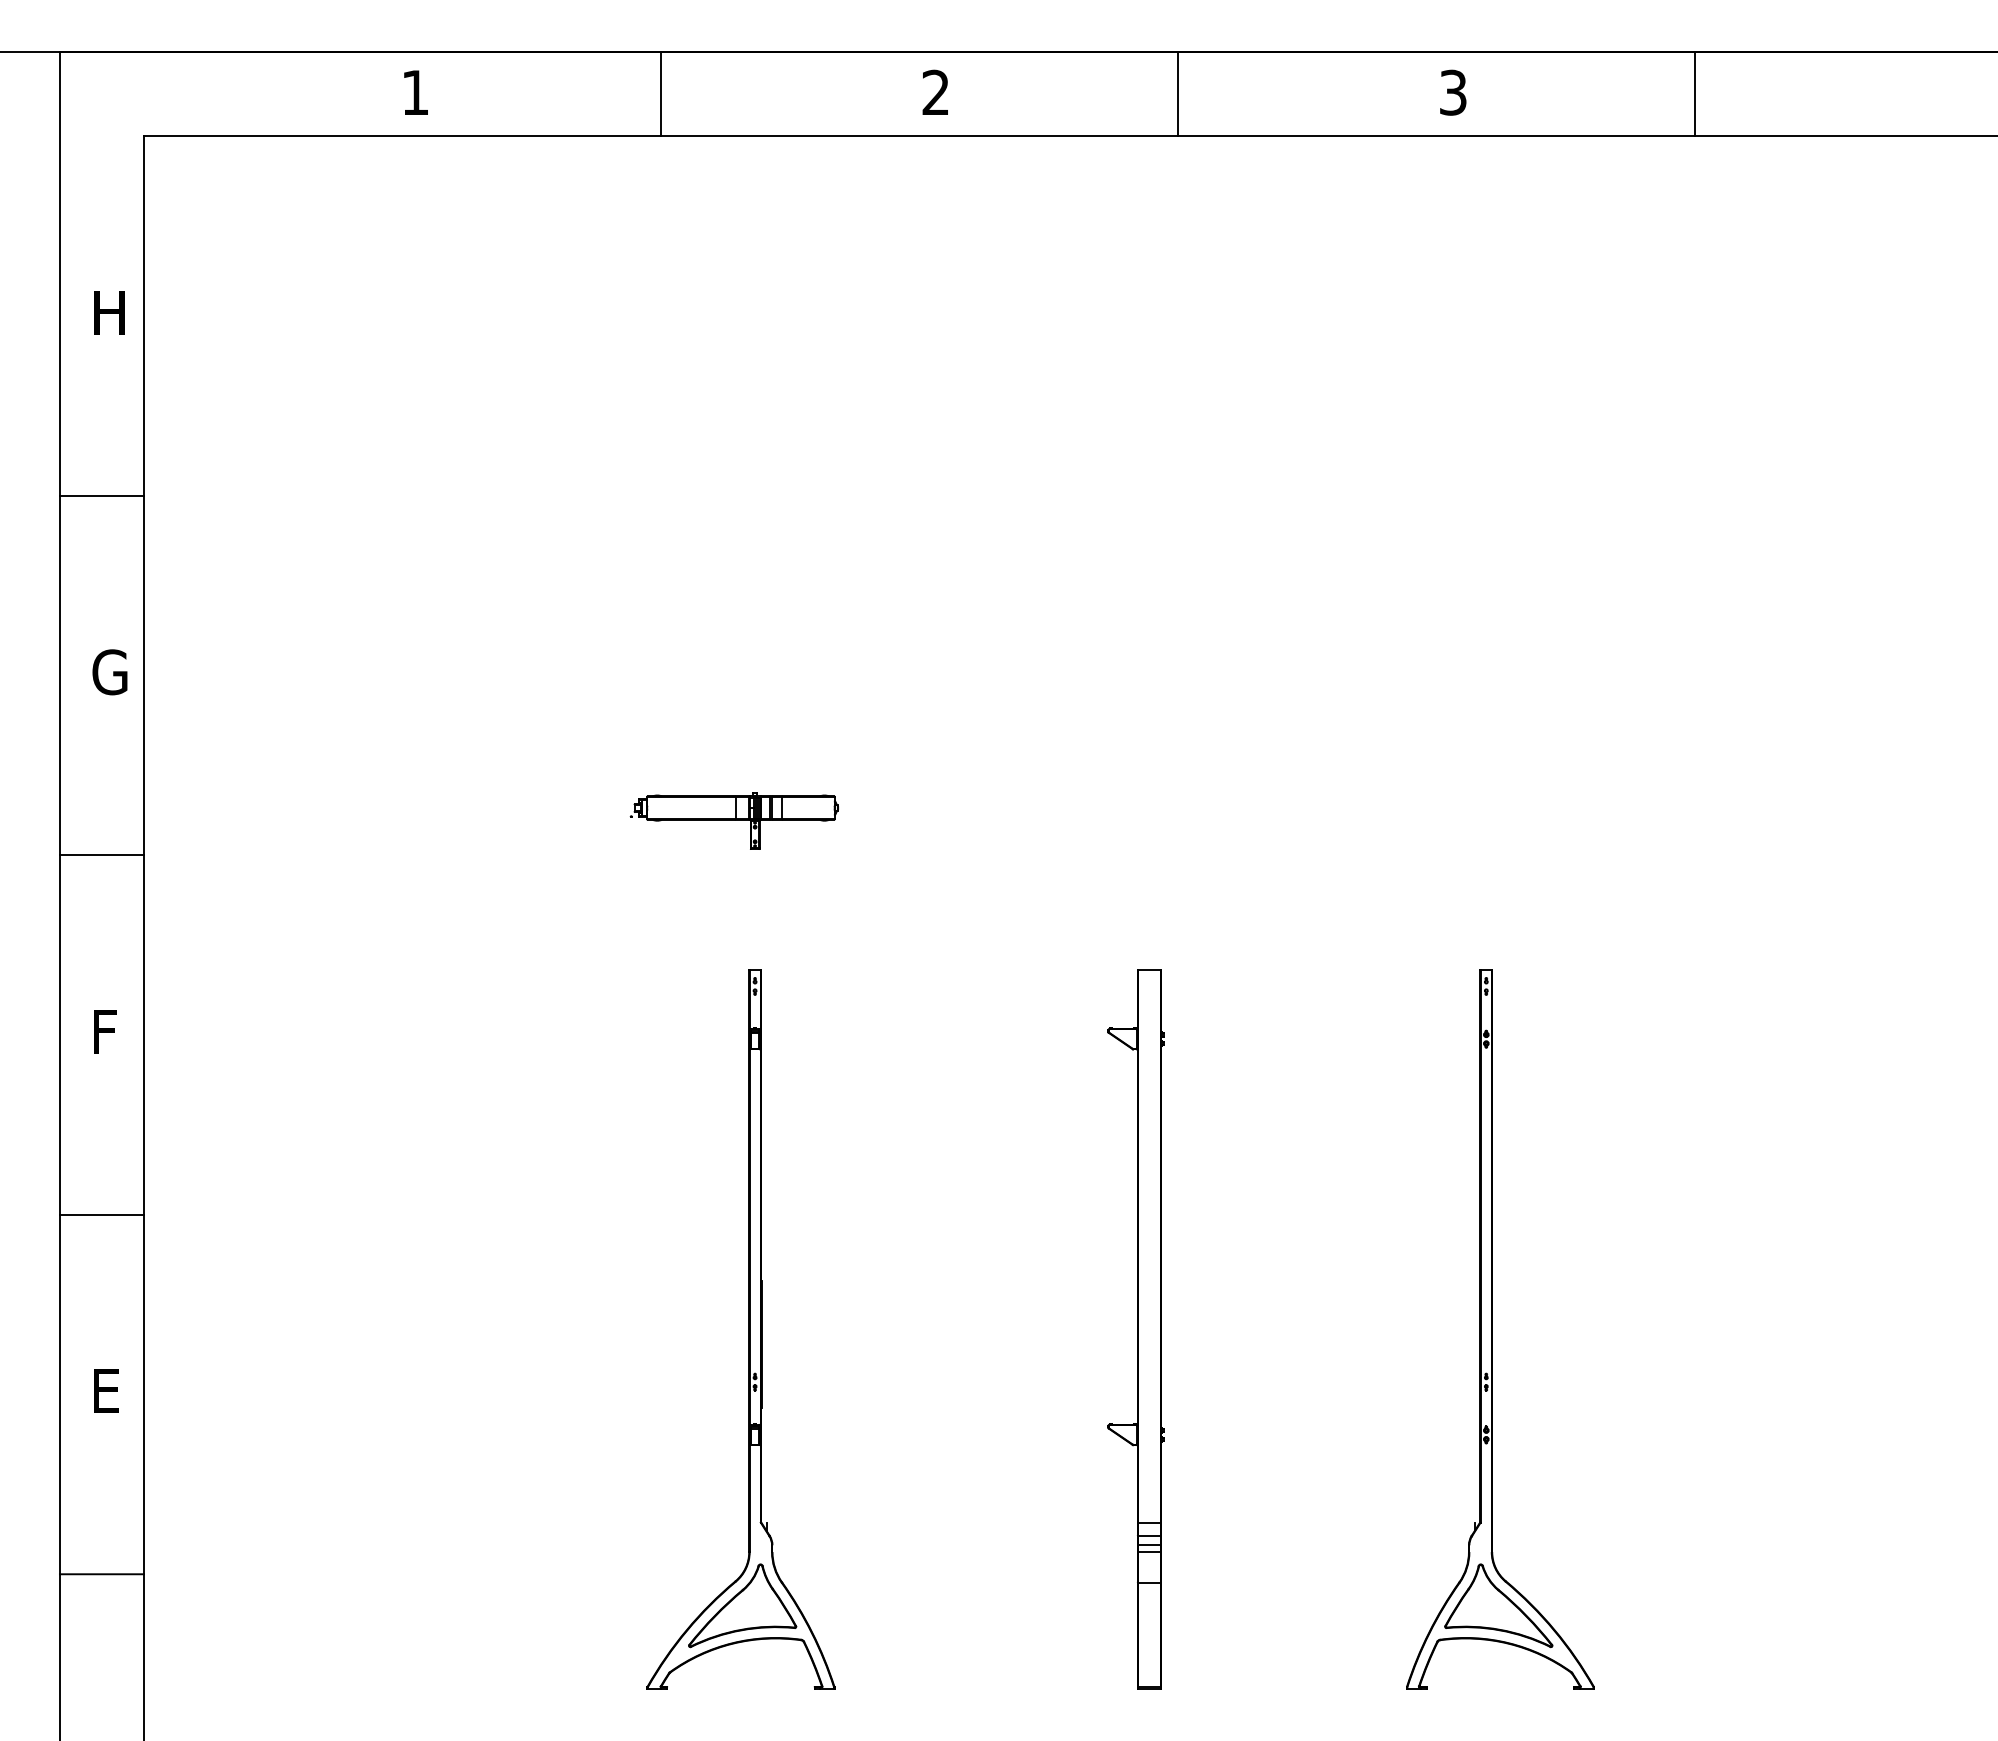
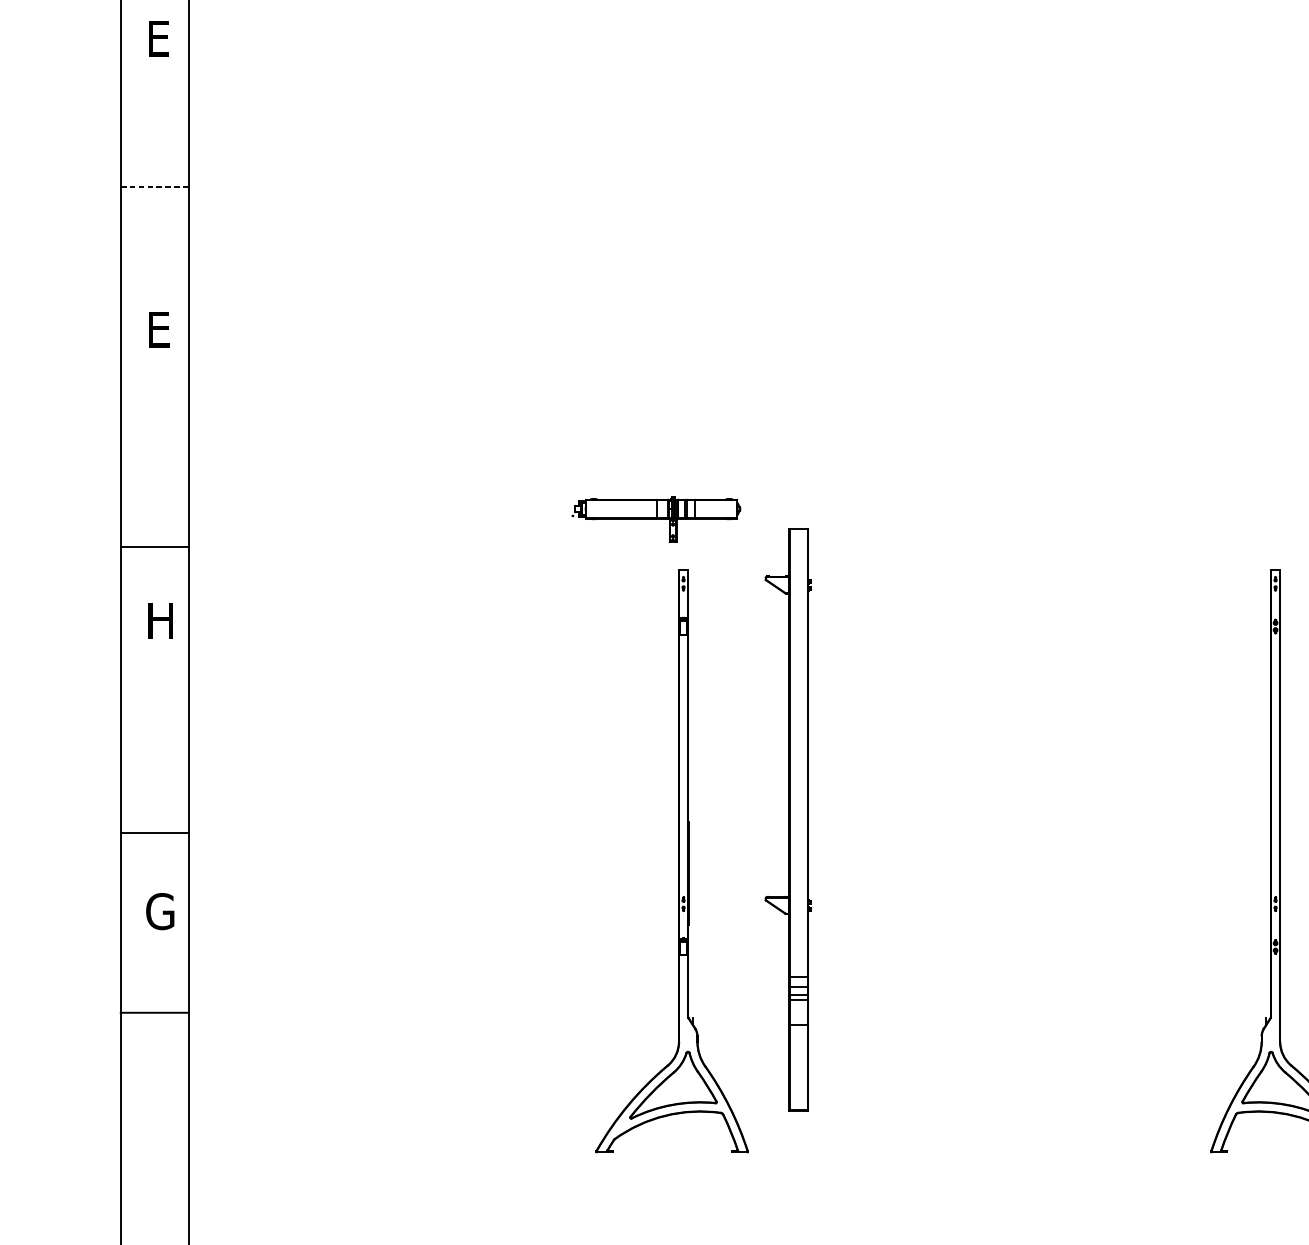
text: (112, 312) -> (163, 38), H -> E
line: (101, 495) -> (154, 186), solid -> dashed
text: (109, 672) -> (160, 329), G -> E
part: (733, 820) -> (655, 519), moved
line: (101, 855) -> (154, 546), moved
text: (111, 1031) -> (162, 620), F -> H
line: (101, 1214) -> (154, 833), moved
part: (1135, 1329) -> (787, 820), moved
text: (108, 1391) -> (160, 911), E -> G
line: (101, 1574) -> (154, 1012), moved

